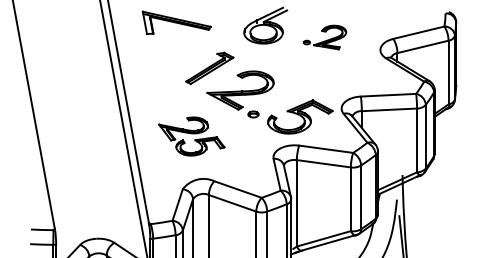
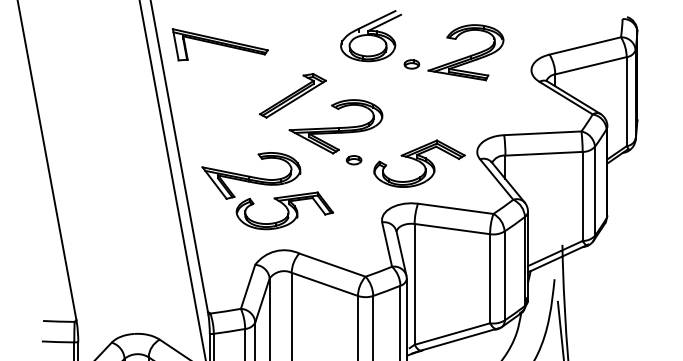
part: (176, 22) -> (219, 44), moved
part: (324, 37) -> (453, 52), size x1.67
part: (191, 136) -> (267, 190), size x1.43

